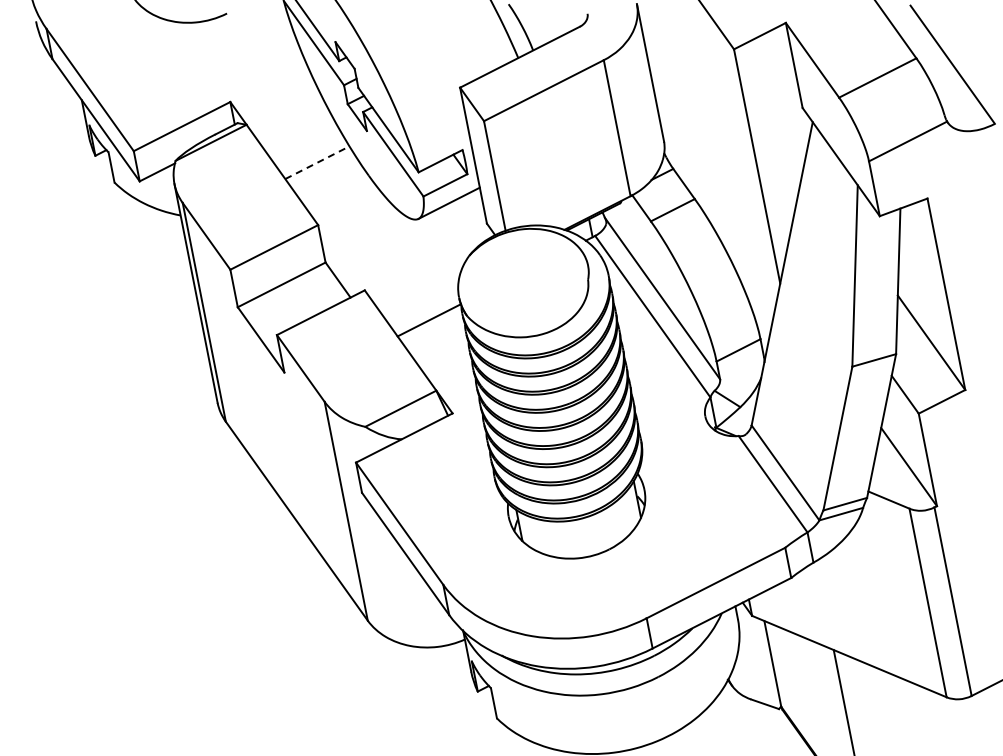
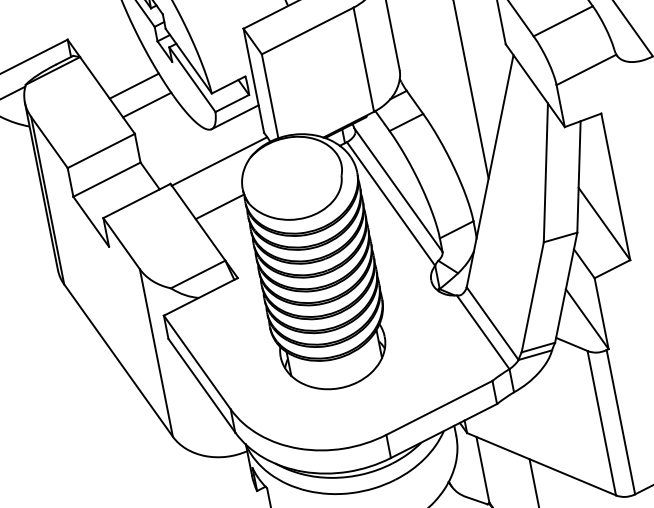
line: (317, 162) -> (134, 85), dashed -> solid
line: (333, 187) -> (146, 105), added
line: (428, 261) -> (219, 161), added

